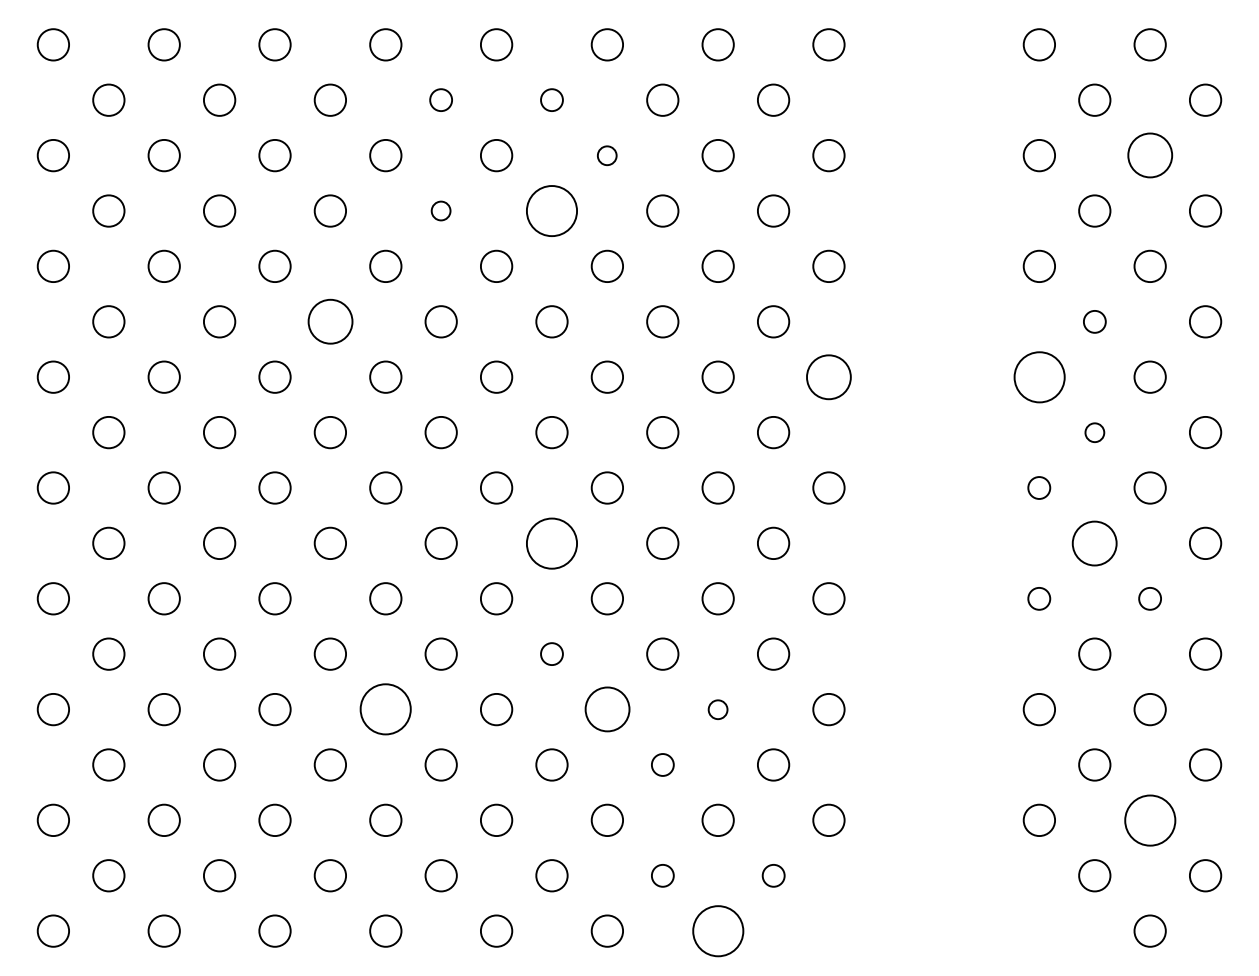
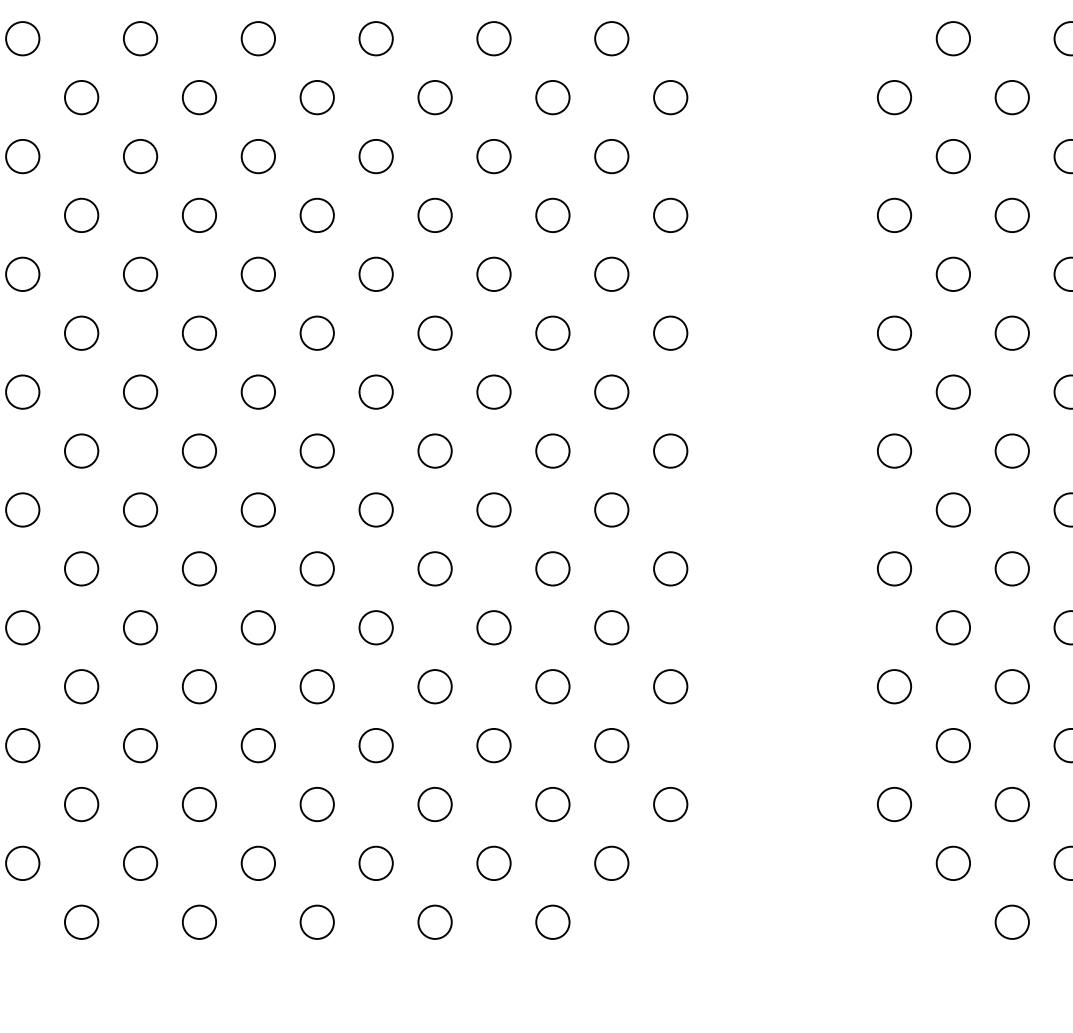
circle: (440, 99) -> (257, 37), size x1.43
circle: (551, 99) -> (375, 37), size x1.43
circle: (606, 155) -> (434, 97), size x1.67
circle: (1149, 155) -> (1011, 97), size x0.71
circle: (440, 210) -> (257, 155), size x1.67
circle: (551, 210) -> (375, 155), size x0.62
circle: (329, 321) -> (139, 274), size x0.71
circle: (1094, 321) -> (953, 274), size x1.43
circle: (828, 376) -> (670, 332), size x0.71
circle: (1038, 376) -> (893, 332), size x0.62
circle: (1094, 432) -> (953, 392), size x1.67
circle: (1038, 487) -> (893, 450), size x1.43
circle: (551, 542) -> (375, 509), size x0.62
circle: (1094, 542) -> (953, 509), size x0.71
circle: (1038, 598) -> (893, 568), size x1.43
circle: (1149, 598) -> (1011, 568), size x1.43
circle: (551, 653) -> (375, 627), size x1.43
circle: (385, 709) -> (199, 686), size x0.62
circle: (606, 709) -> (434, 686), size x0.71
circle: (717, 709) -> (552, 686), size x1.67
circle: (662, 764) -> (493, 745), size x1.43
circle: (1149, 819) -> (1011, 803), size x0.62
circle: (662, 875) -> (493, 863), size x1.43
circle: (773, 875) -> (611, 863), size x1.43
circle: (717, 930) -> (552, 921), size x0.62

